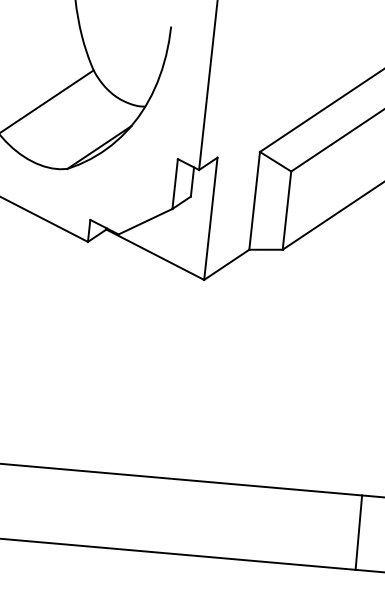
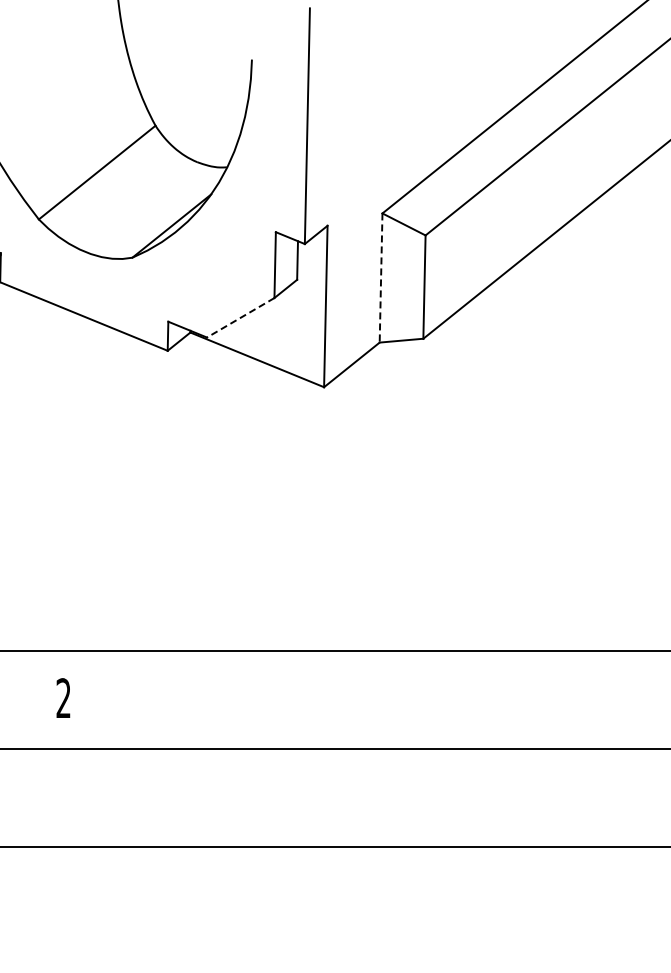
line: (254, 201) -> (381, 278), solid -> dashed
line: (145, 222) -> (240, 318), solid -> dashed
line: (358, 532) -> (555, 700), removed

